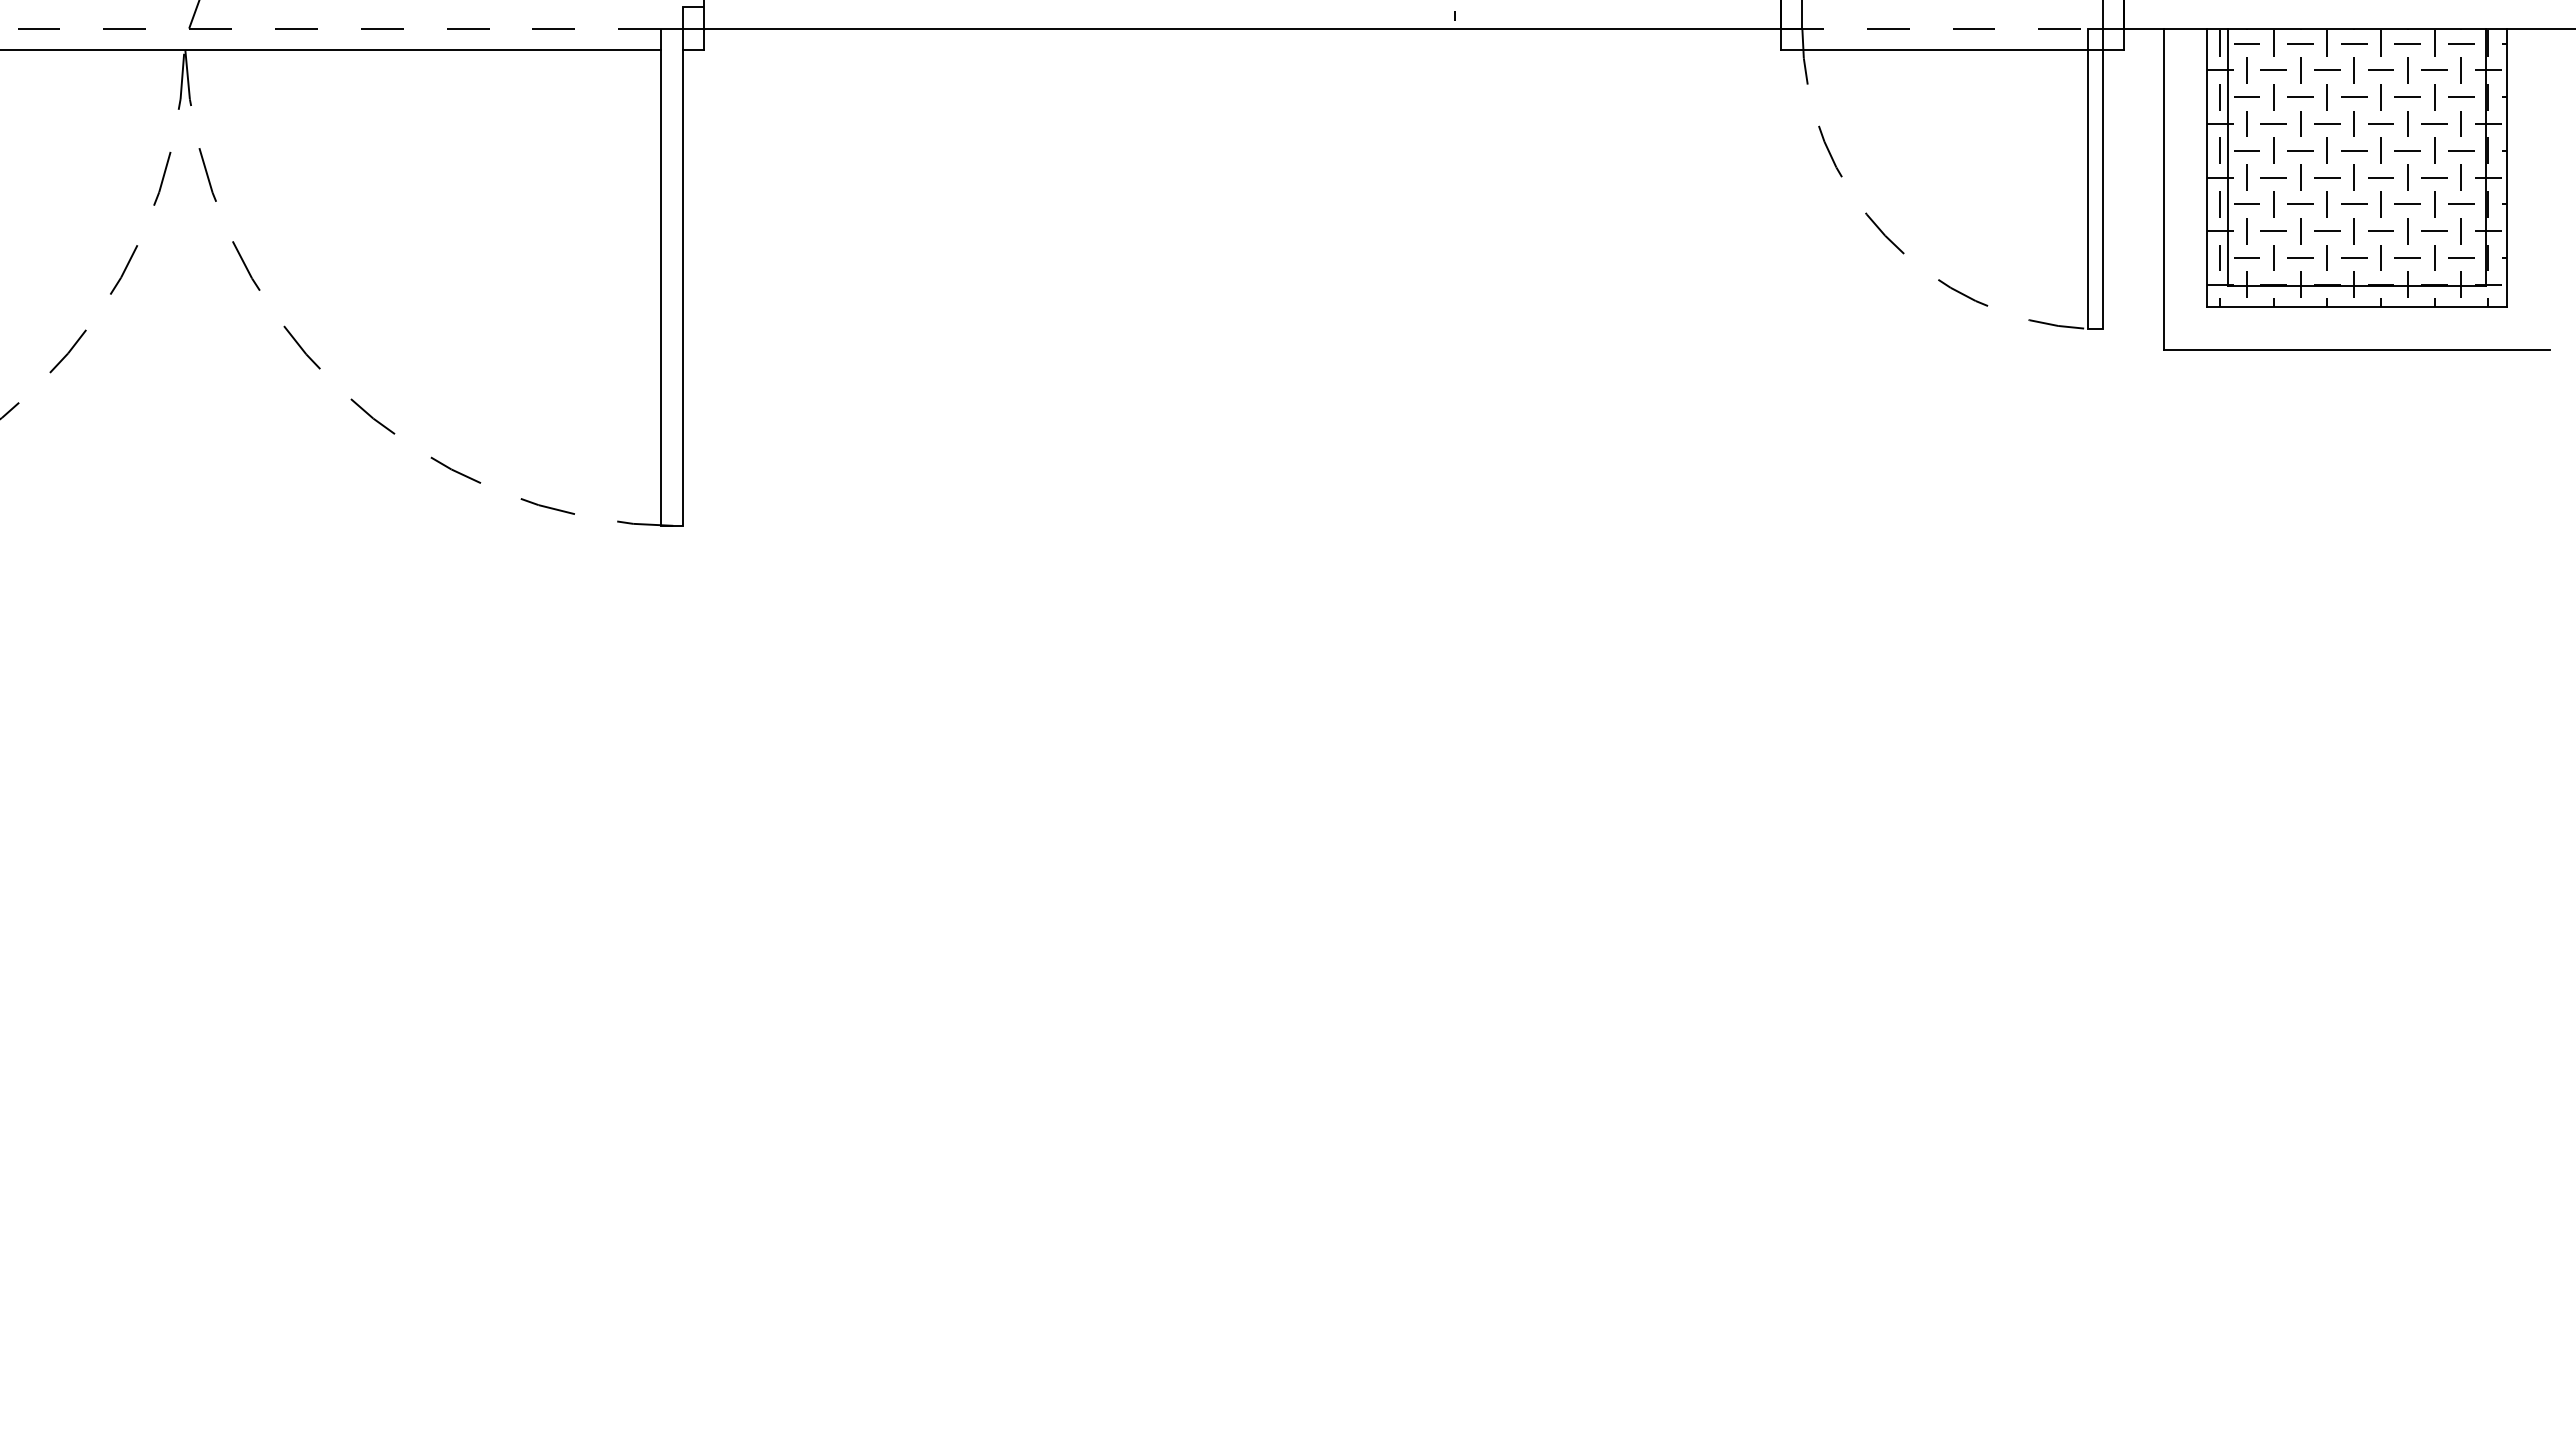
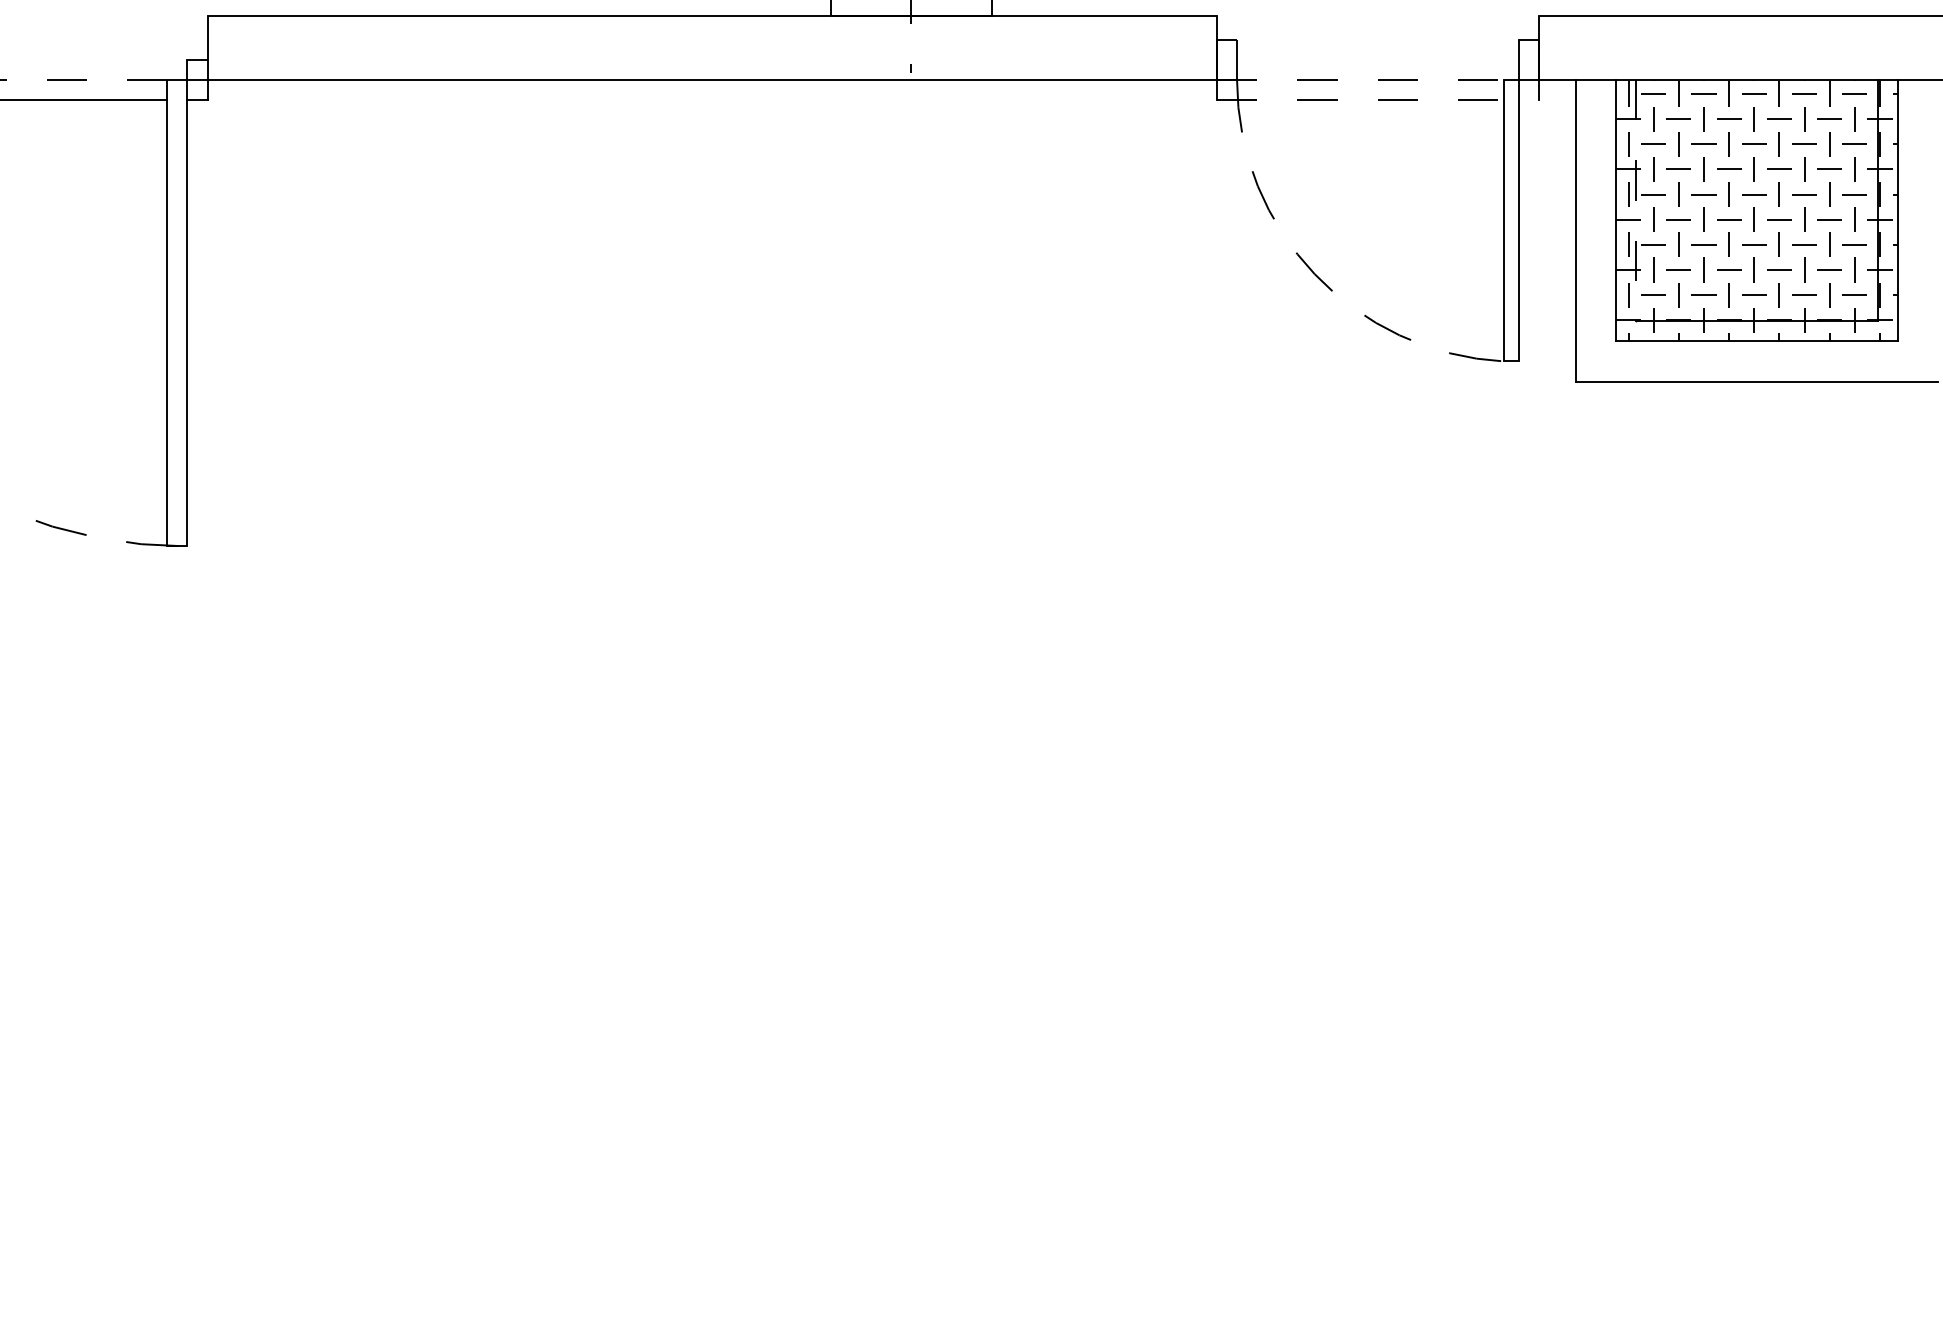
line: (1952, 50) -> (1377, 100), solid -> dashed
line: (2228, 157) -> (1636, 200), solid -> dashed

